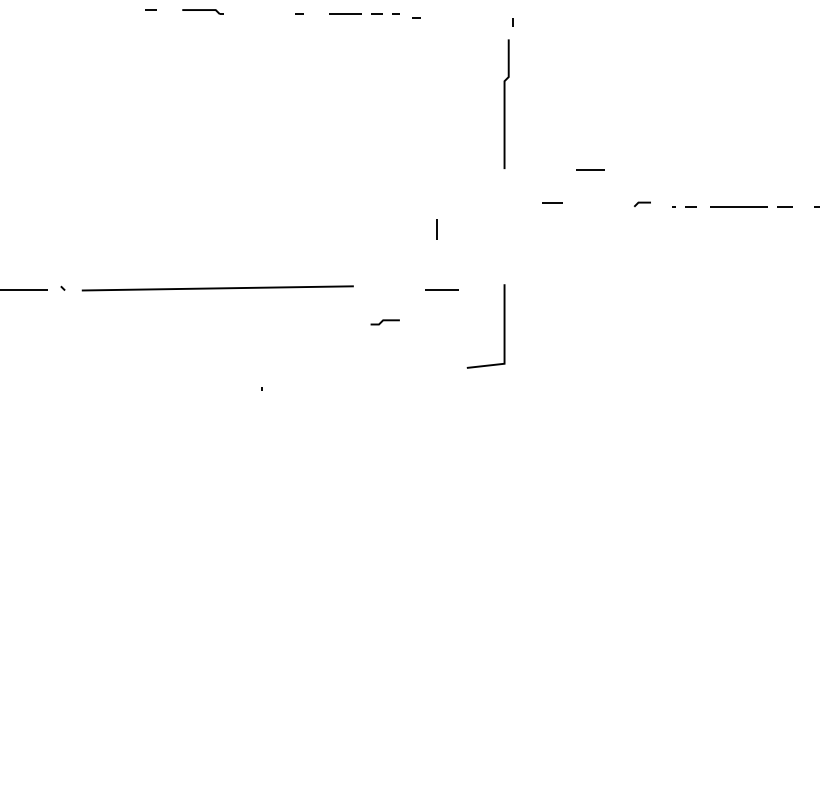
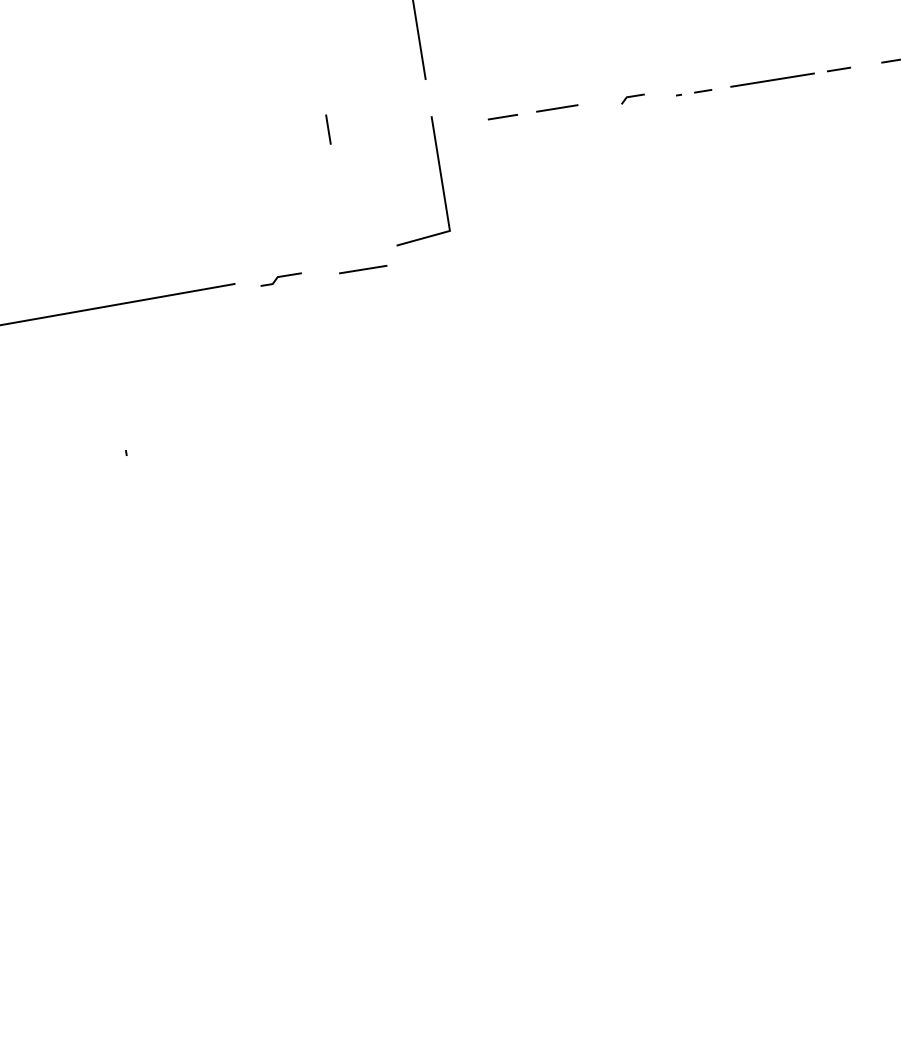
line: (590, 169) -> (557, 108), moved
line: (436, 229) -> (327, 130), moved
line: (384, 321) -> (279, 278), moved
line: (503, 326) -> (439, 177), moved

